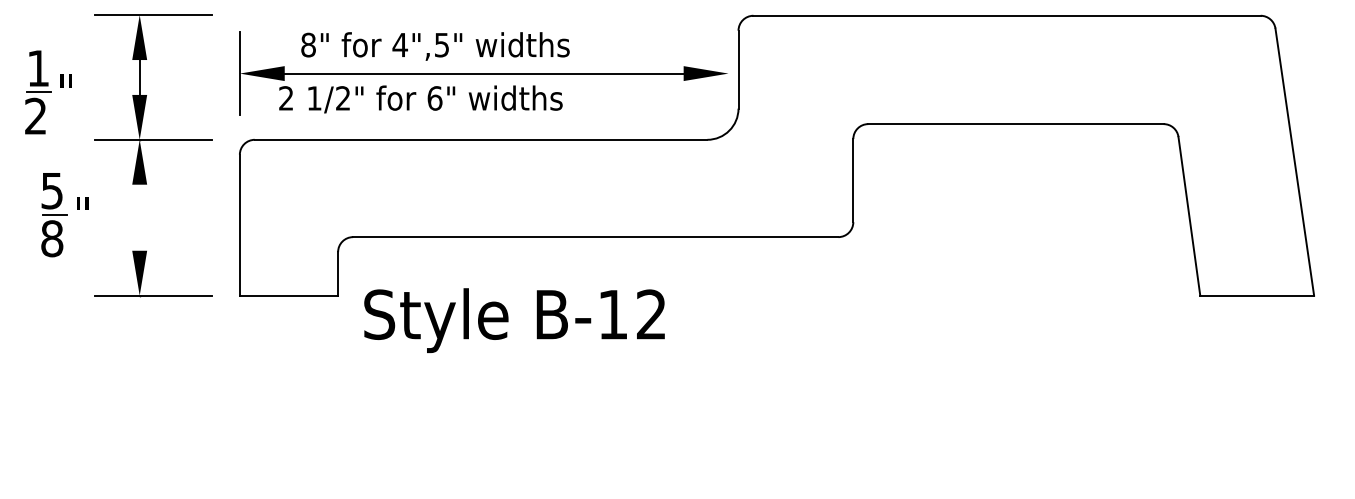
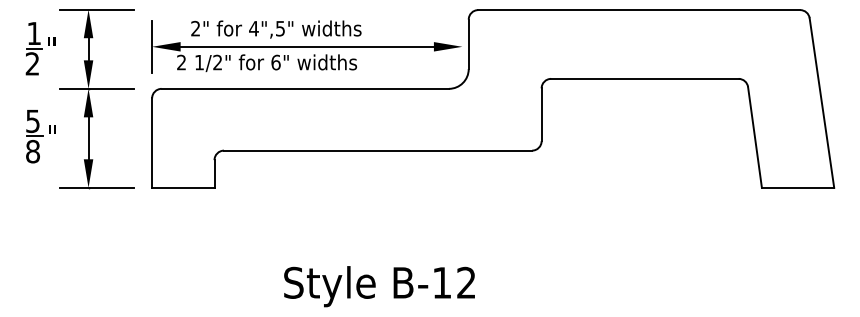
text: (308, 44) -> (195, 28), 8" -> 2"
part: (48, 92) -> (40, 48), moved
line: (139, 218) -> (88, 138), added
text: (514, 320) -> (379, 286), moved

